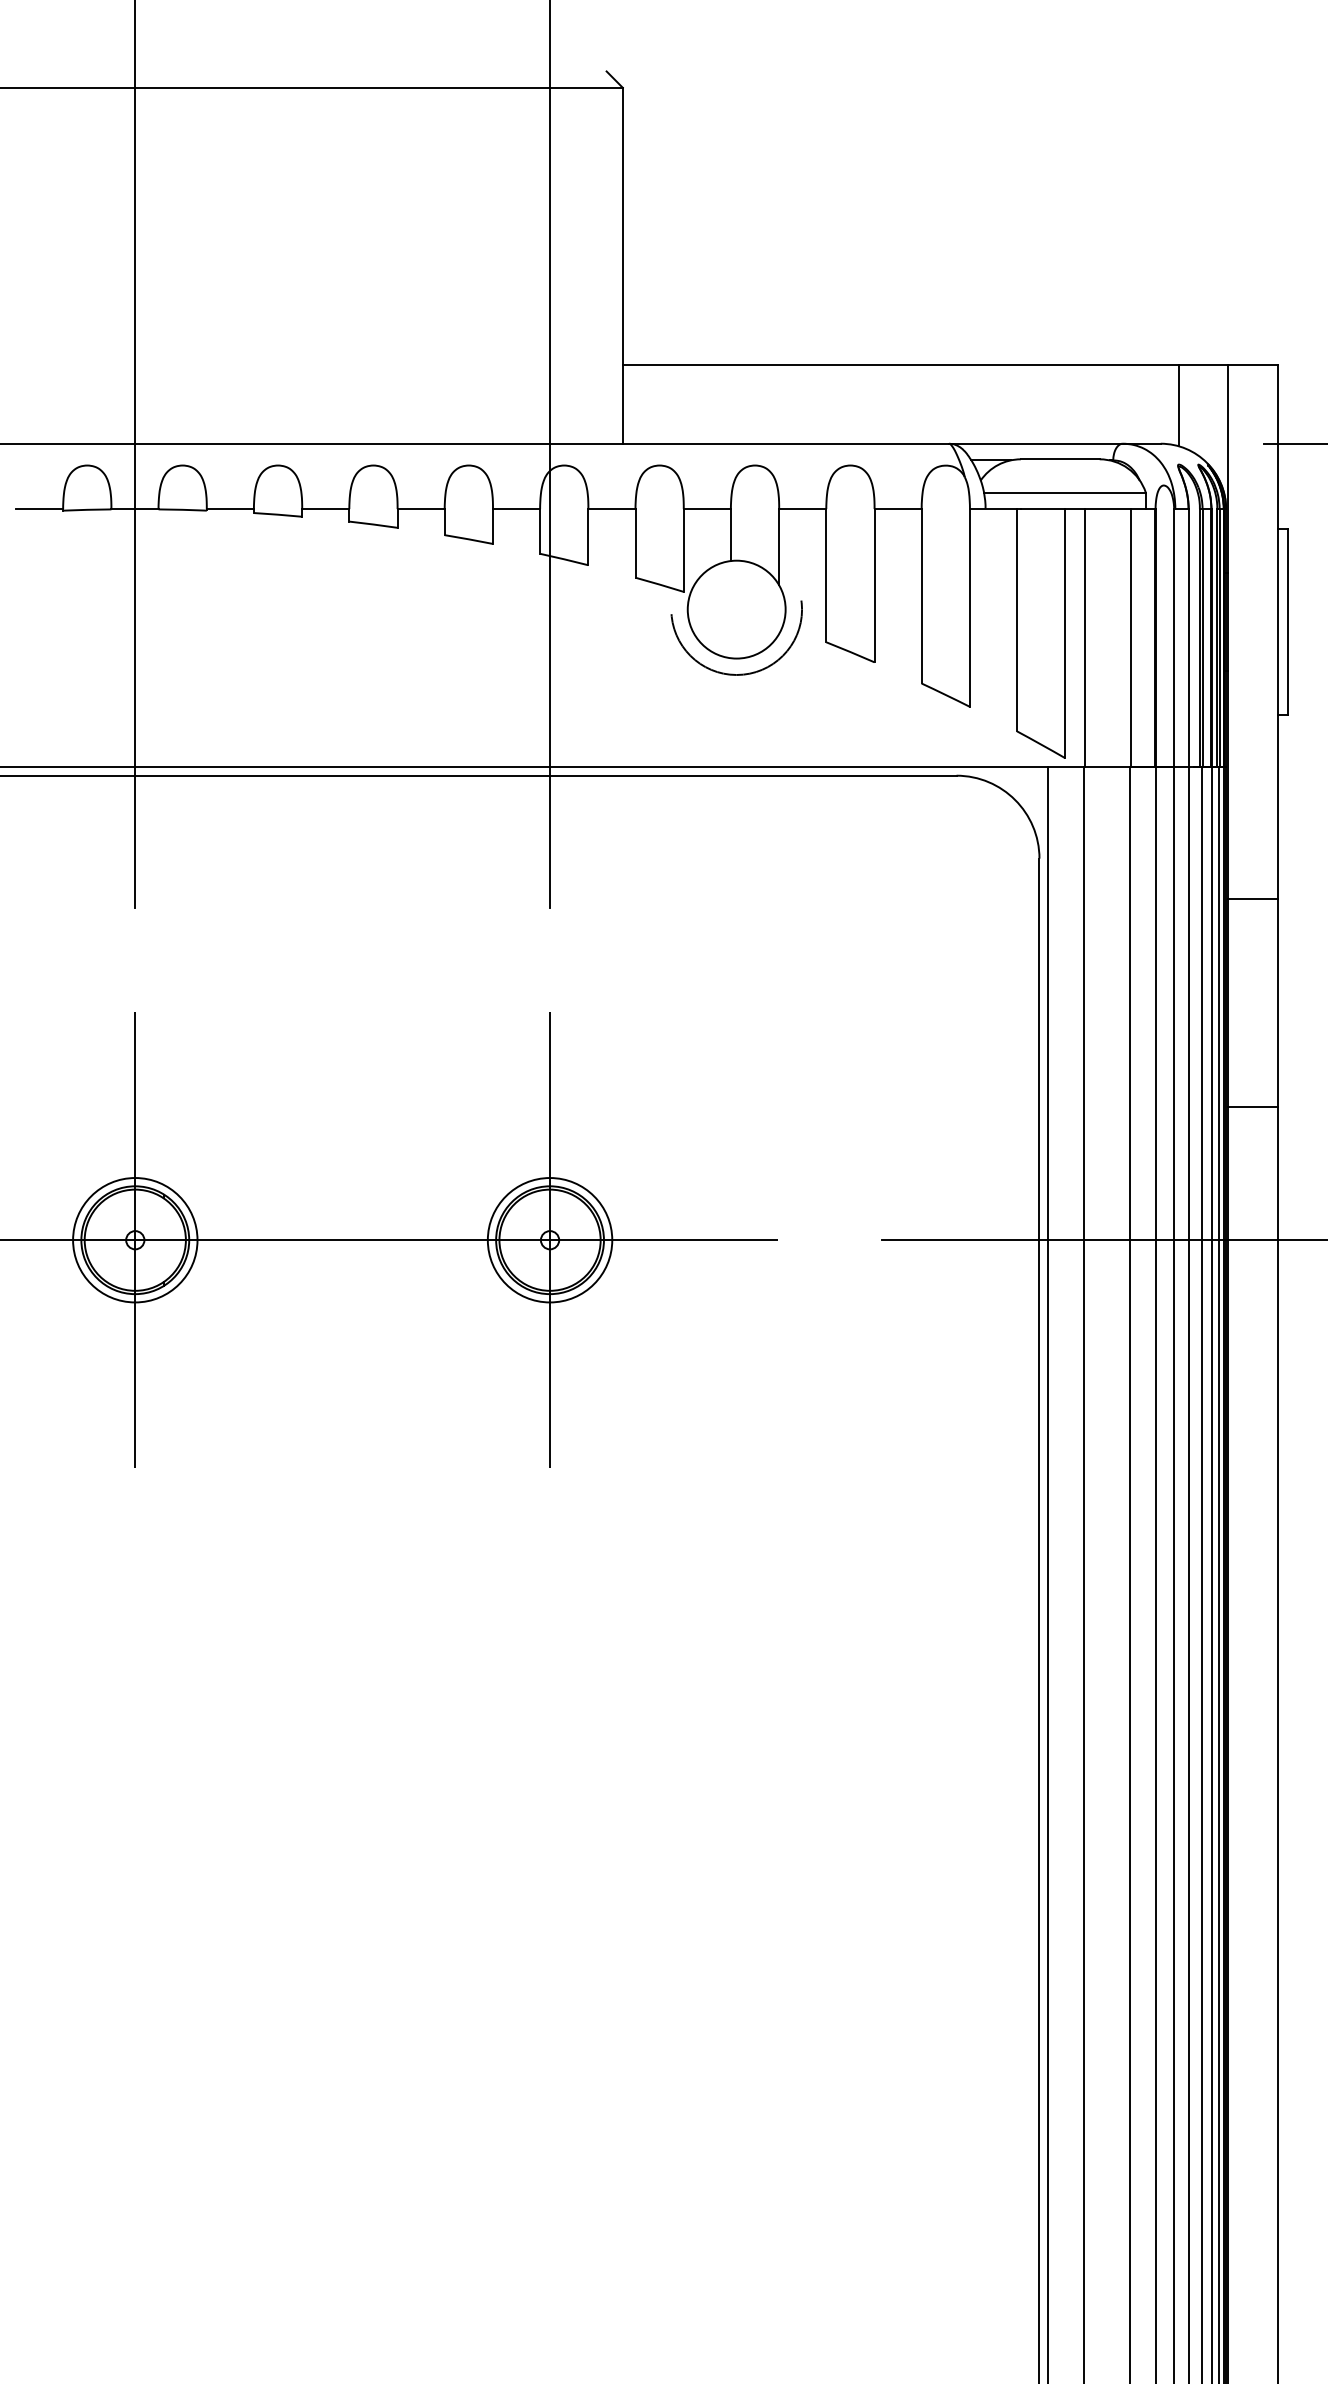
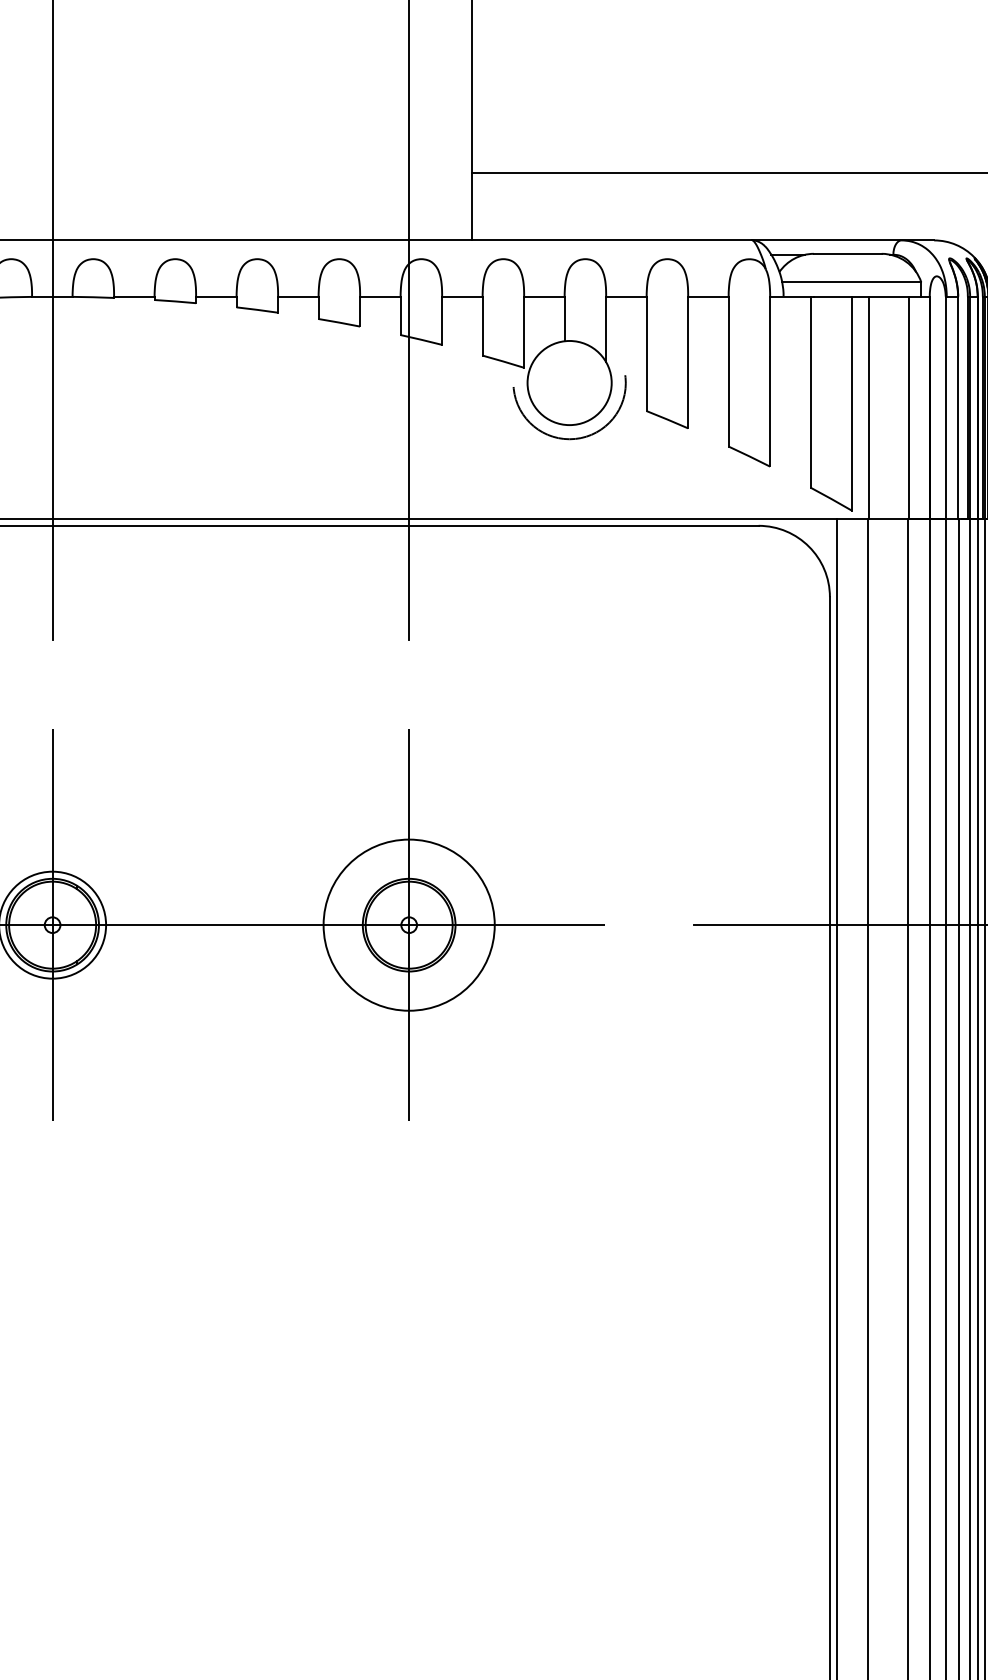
line: (1178, 405) -> (949, 207), removed
circle: (549, 1240) -> (408, 925), size x1.6

